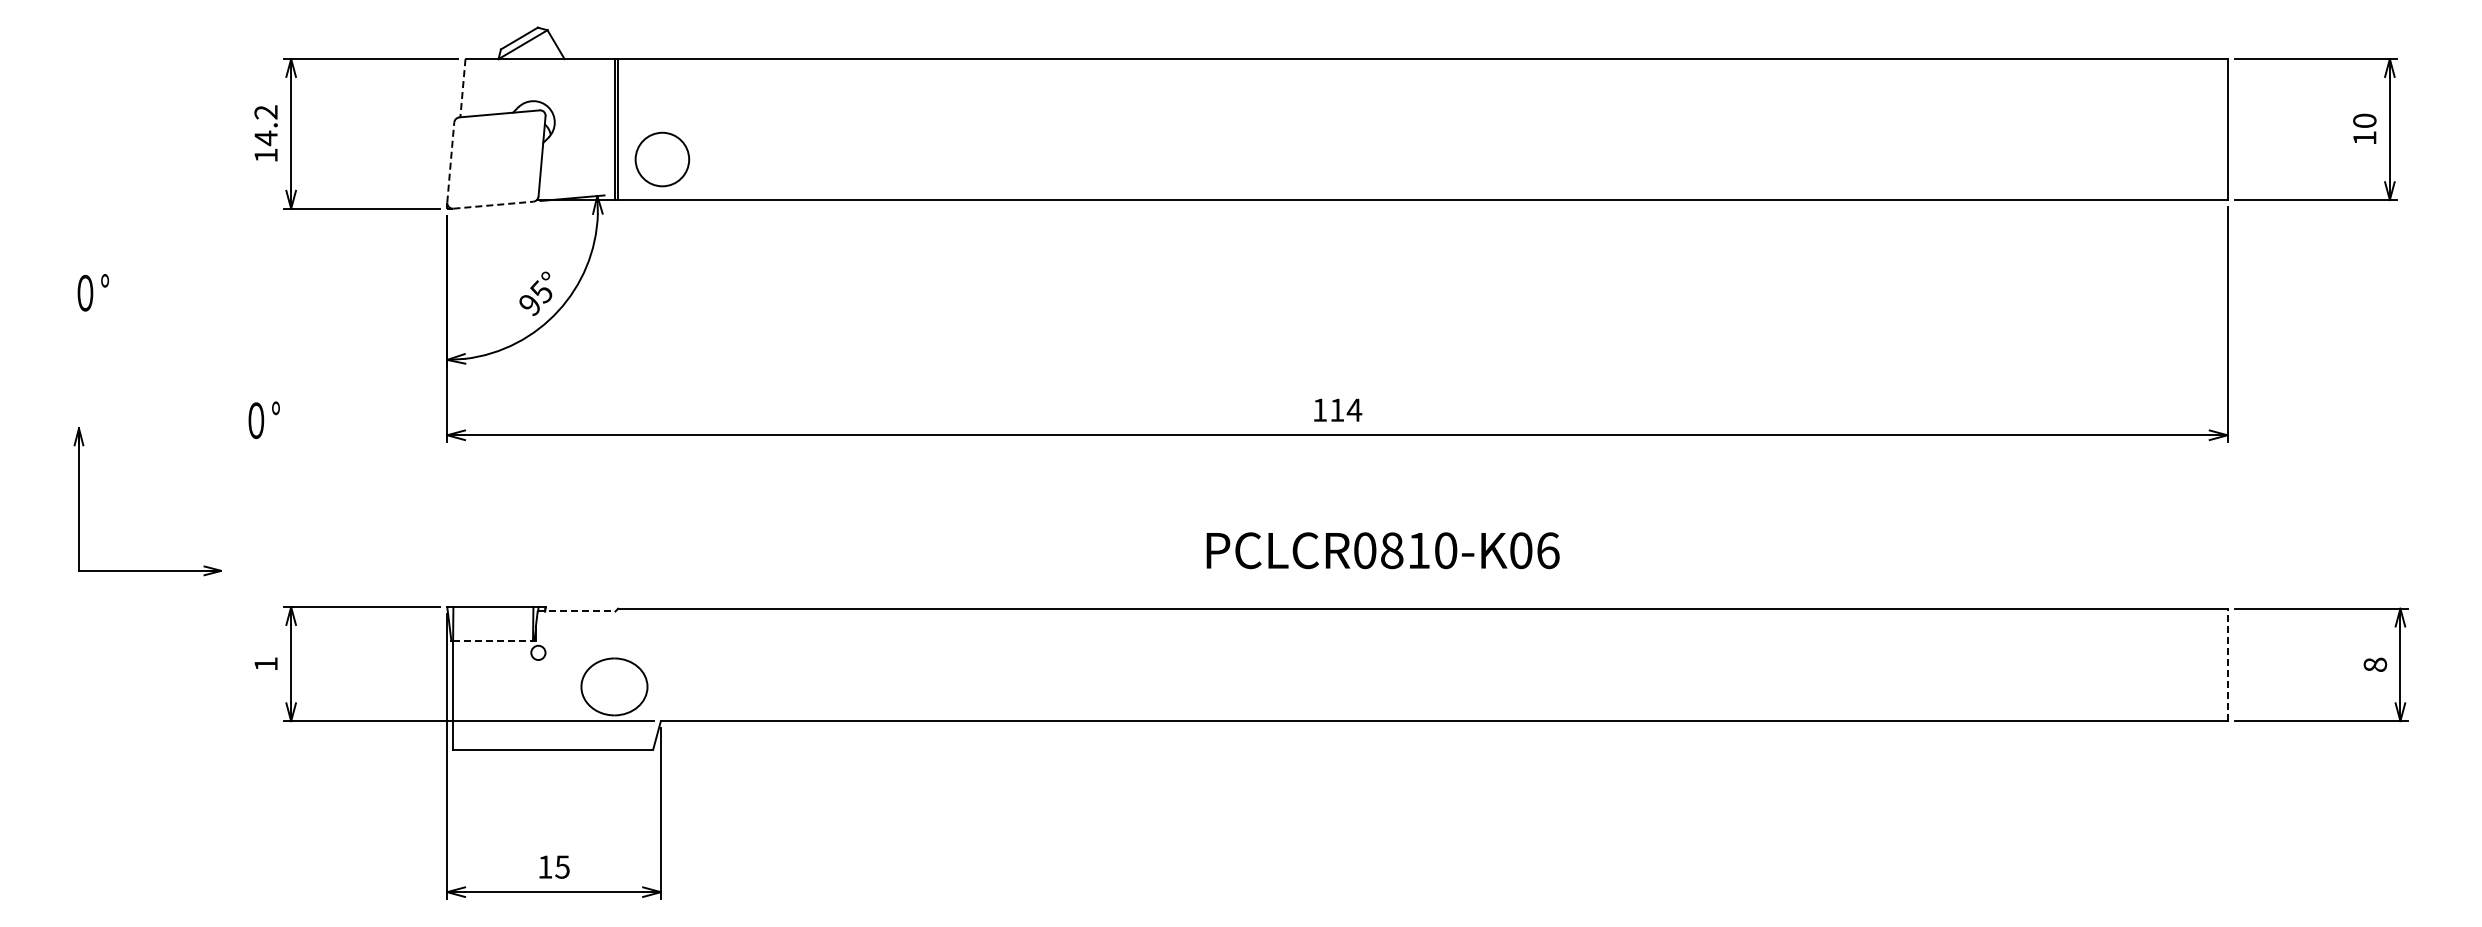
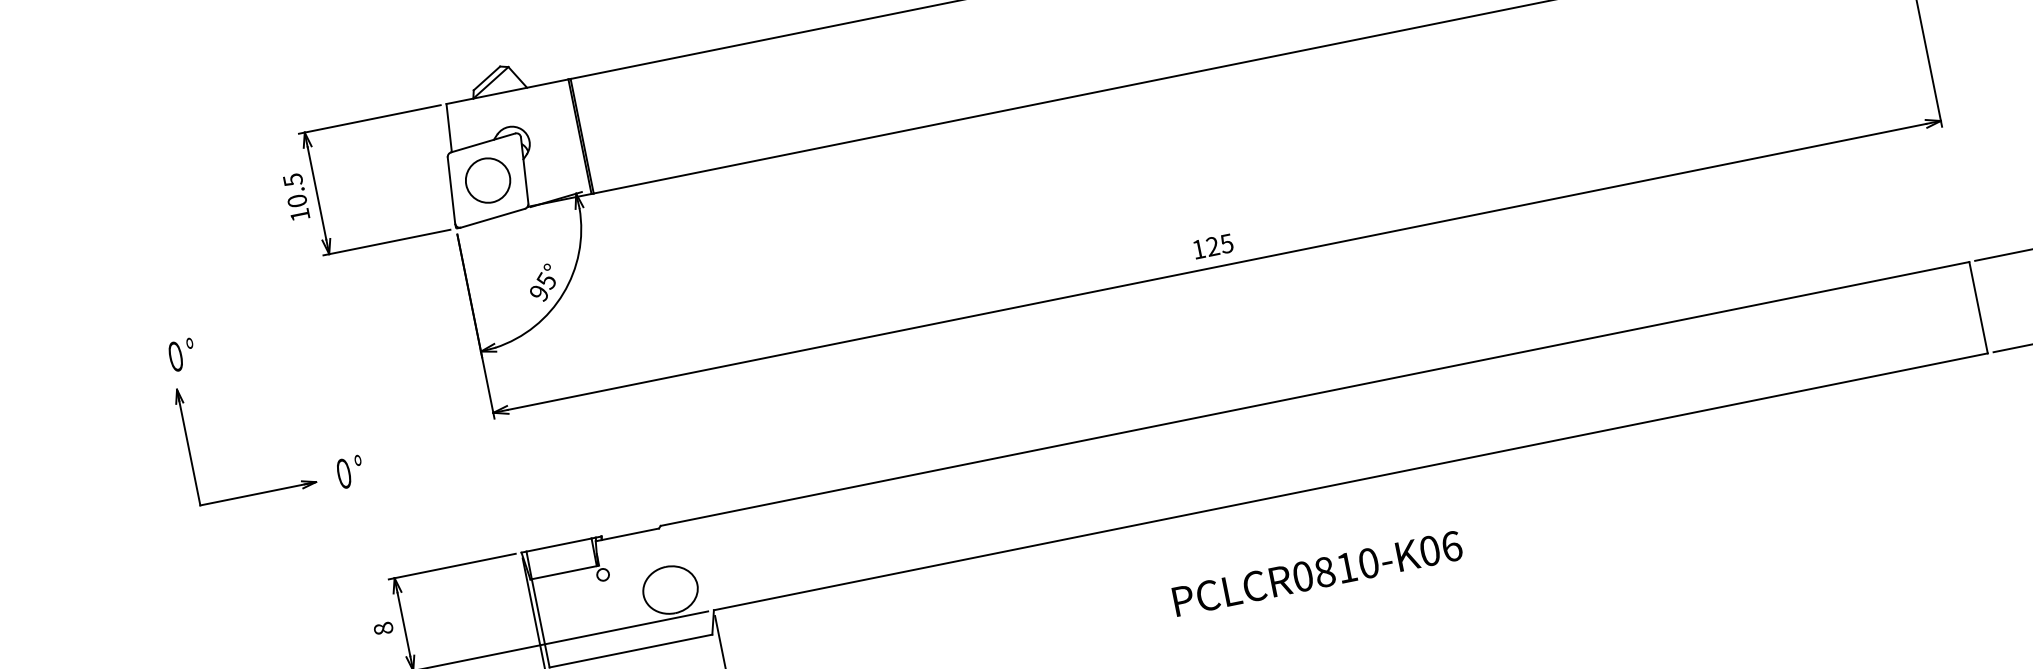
line: (462, 88) -> (448, 128), dashed -> solid
text: (265, 125) -> (294, 190), 14.2 -> 10.5
circle: (662, 159) -> (488, 180), moved
line: (450, 162) -> (451, 190), dashed -> solid
line: (493, 205) -> (493, 218), dashed -> solid
text: (1346, 409) -> (1220, 244), 114 -> 125
text: (263, 419) -> (349, 471), moved
part: (79, 501) -> (189, 448), moved
text: (1382, 550) -> (1317, 573), moved
line: (576, 611) -> (627, 534), dashed -> solid
line: (493, 641) -> (564, 572), dashed -> solid
text: (265, 664) -> (383, 629), 1 -> 8
line: (2227, 664) -> (1978, 307), dashed -> solid

